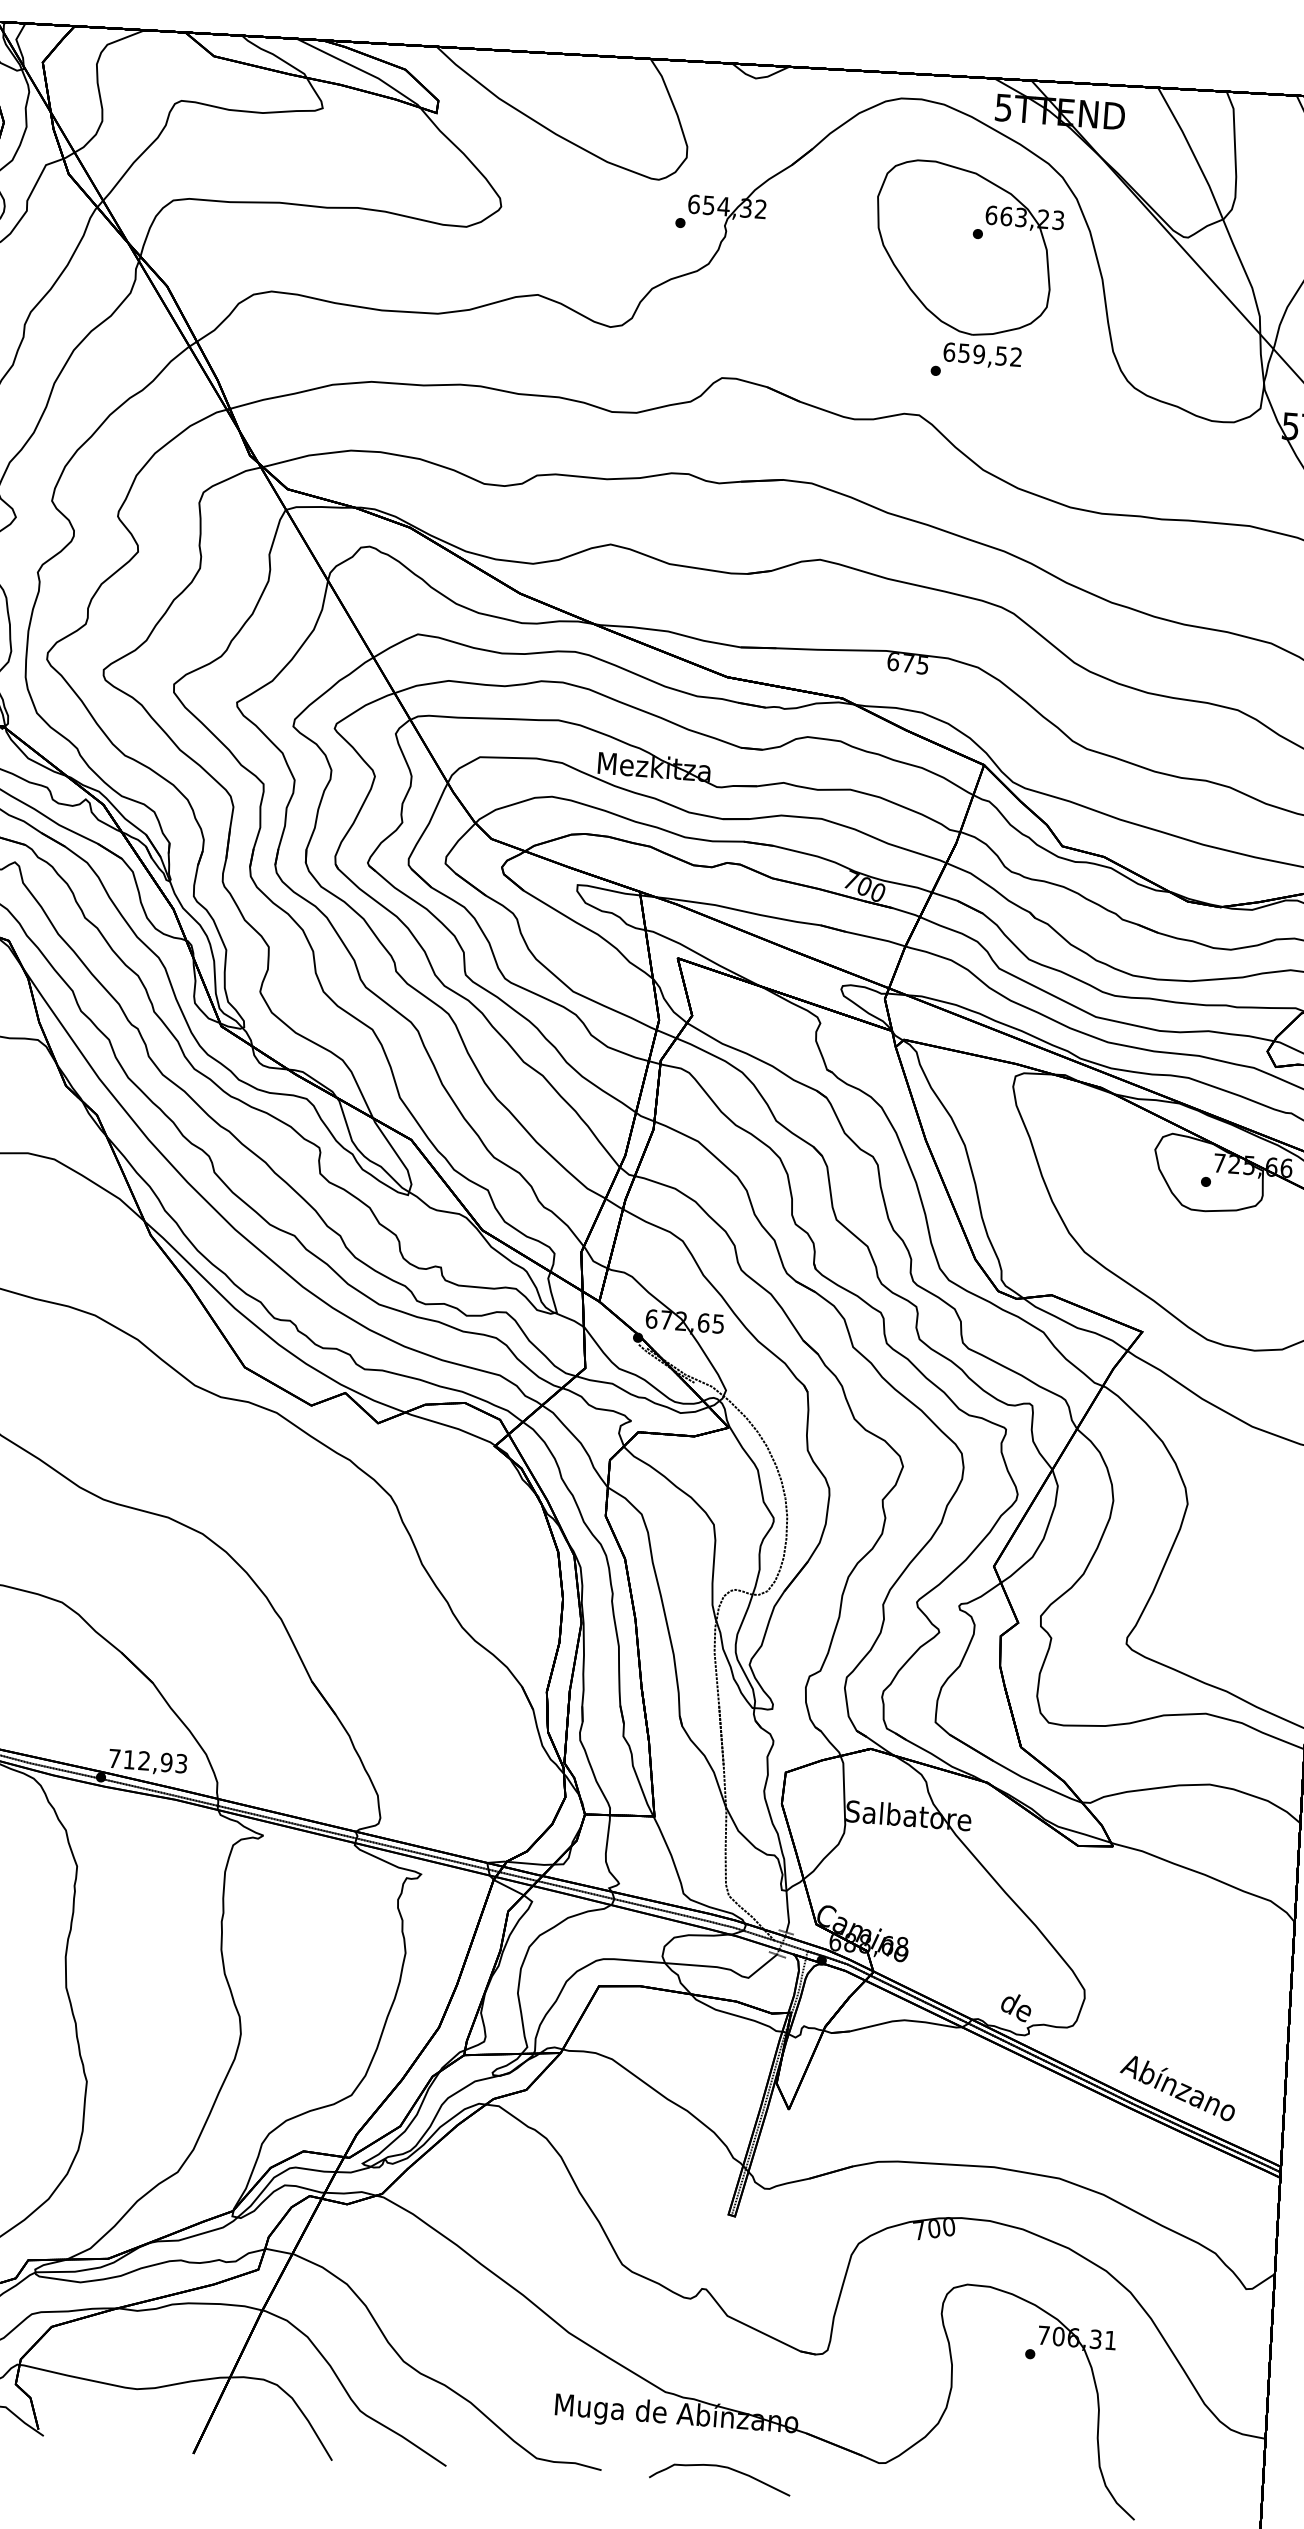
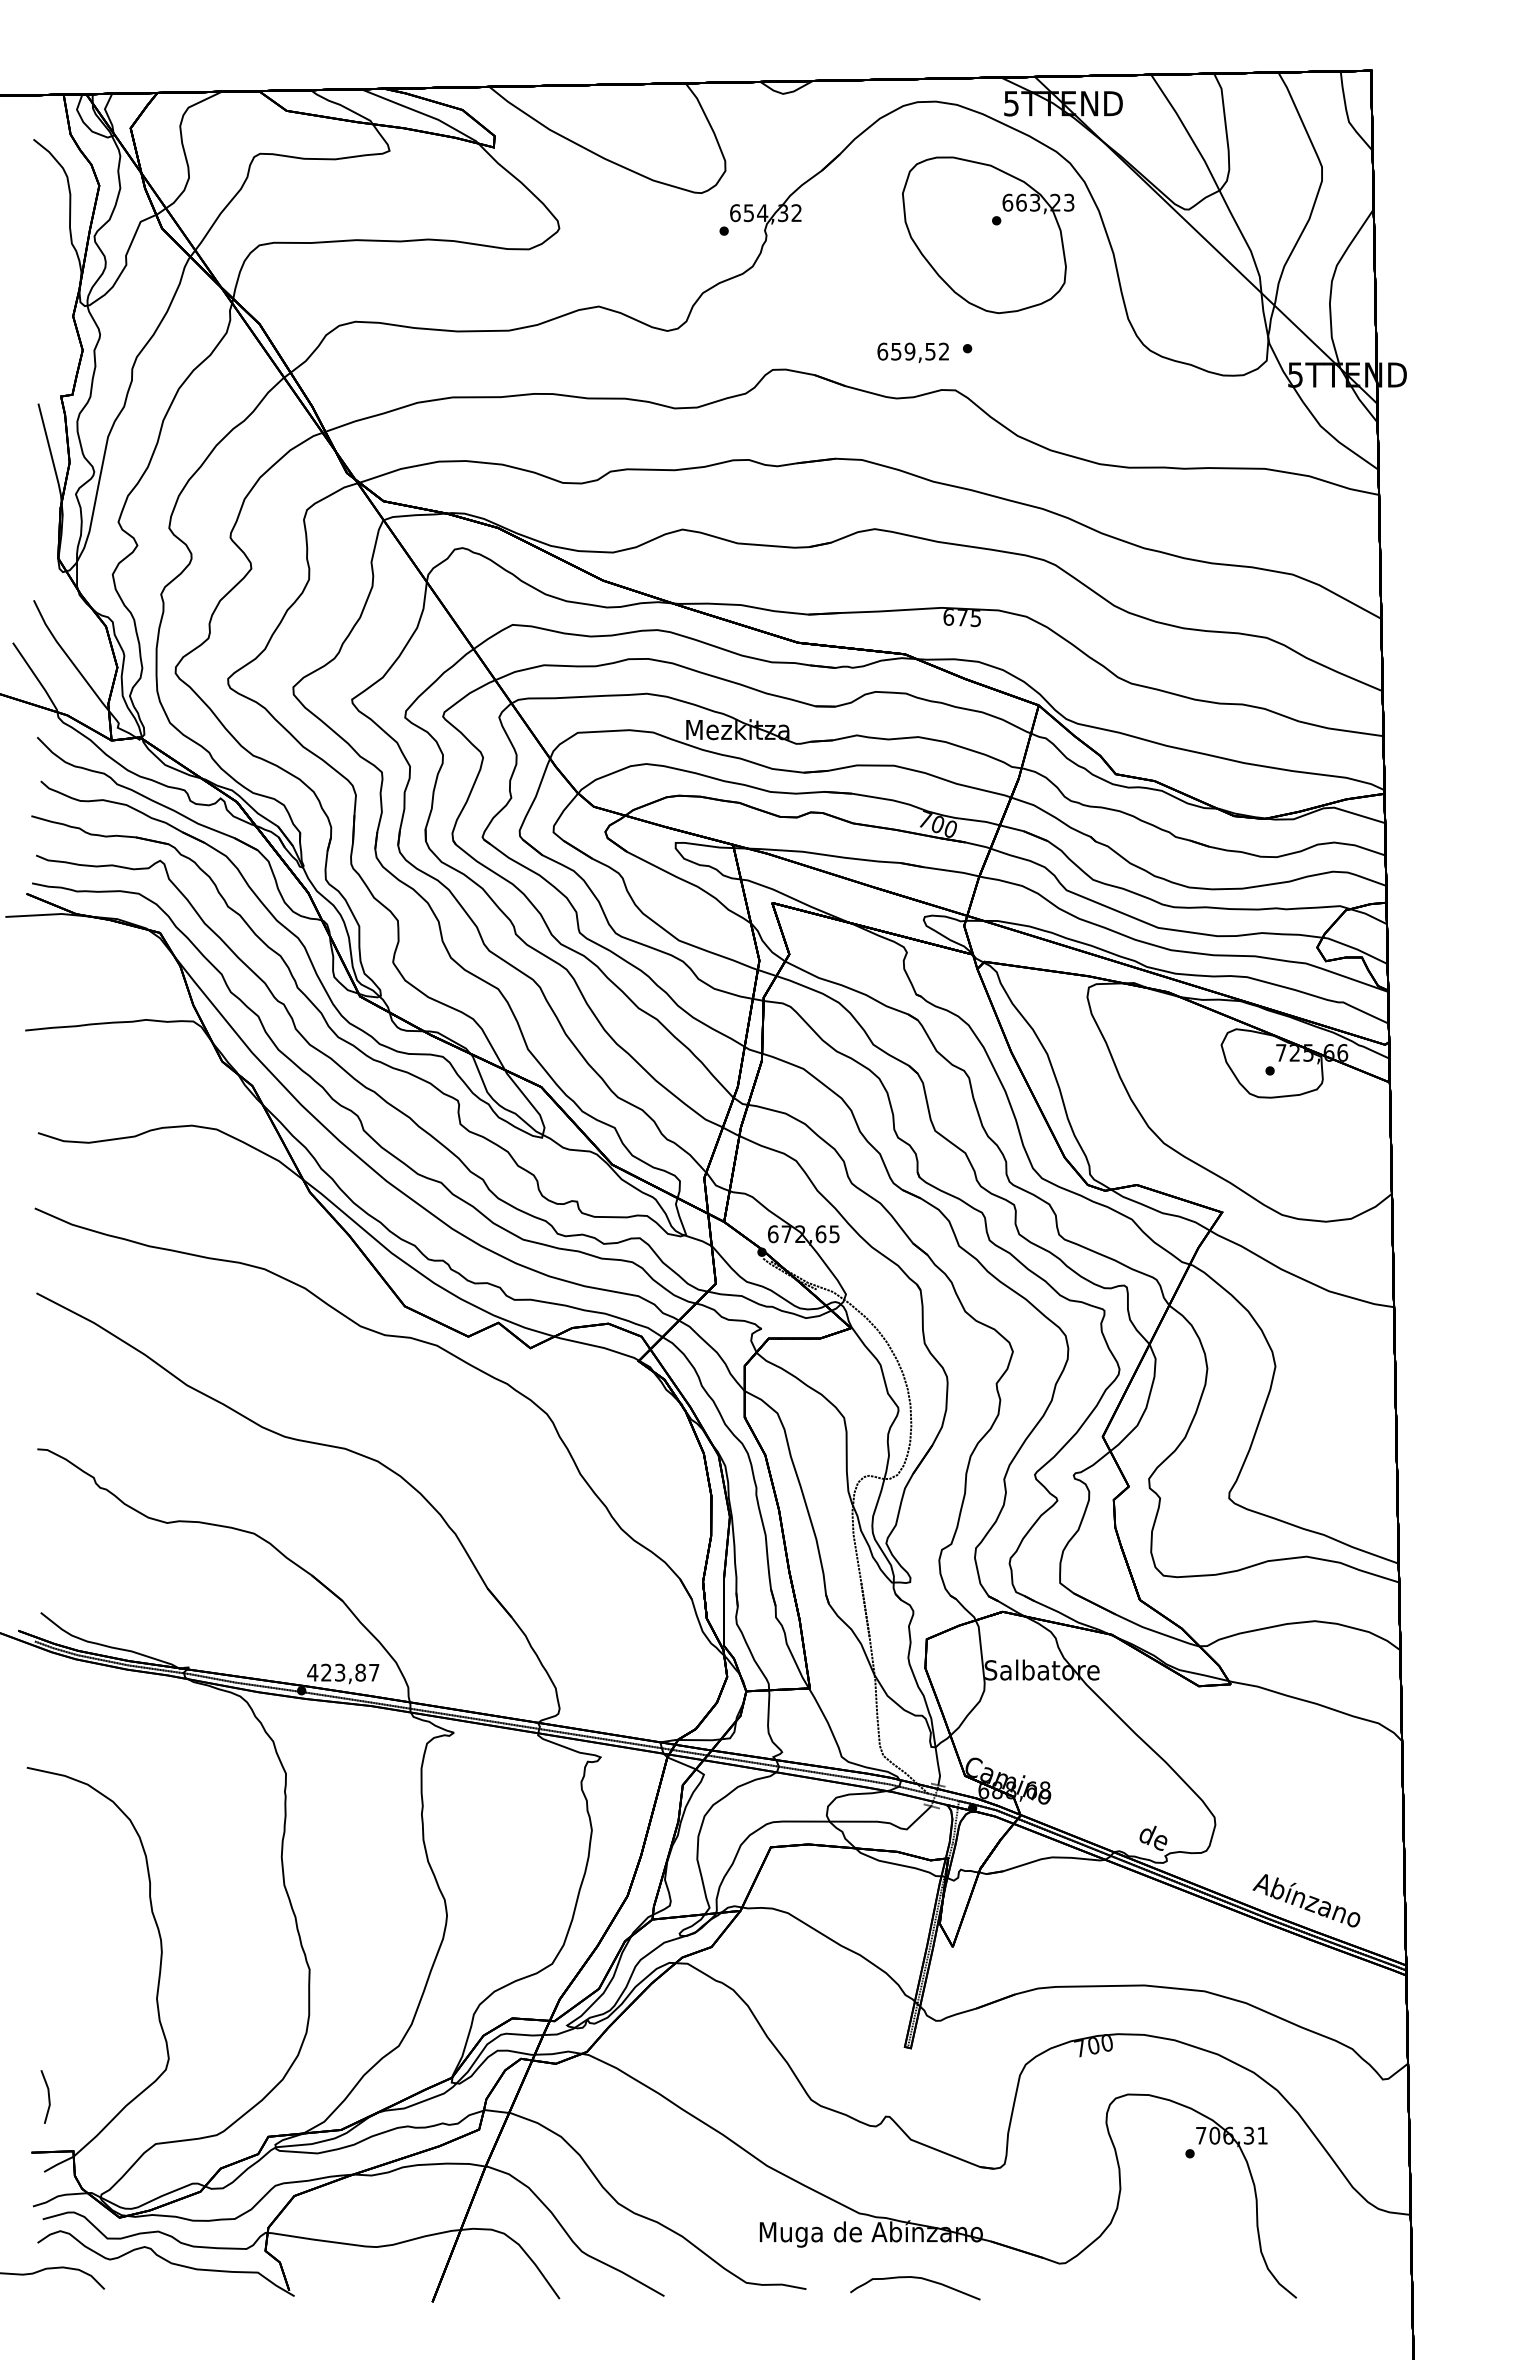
text: (981, 355) -> (912, 352), moved
text: (148, 1760) -> (343, 1672), 712,93 -> 423,87

